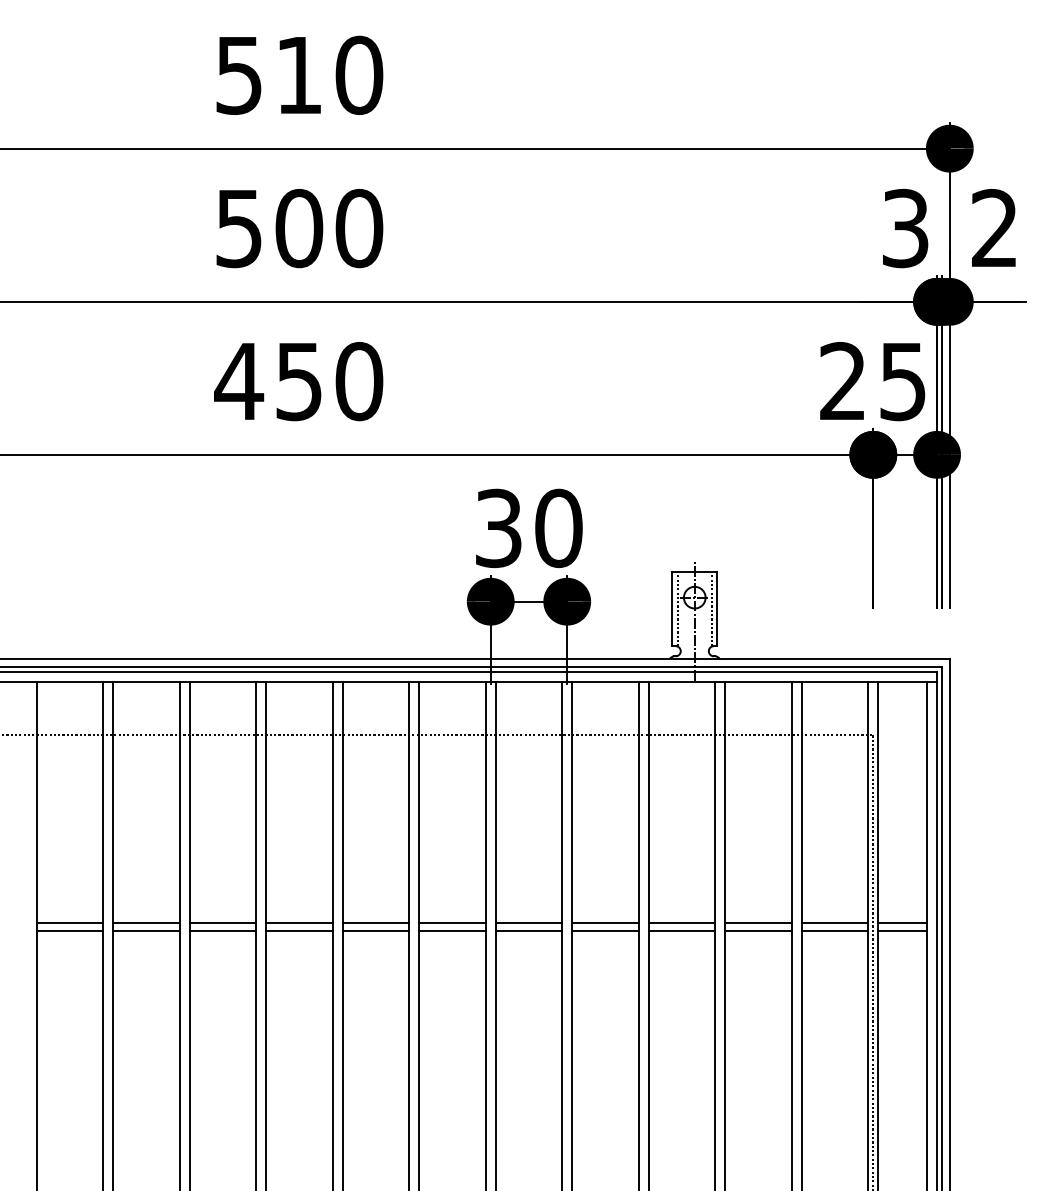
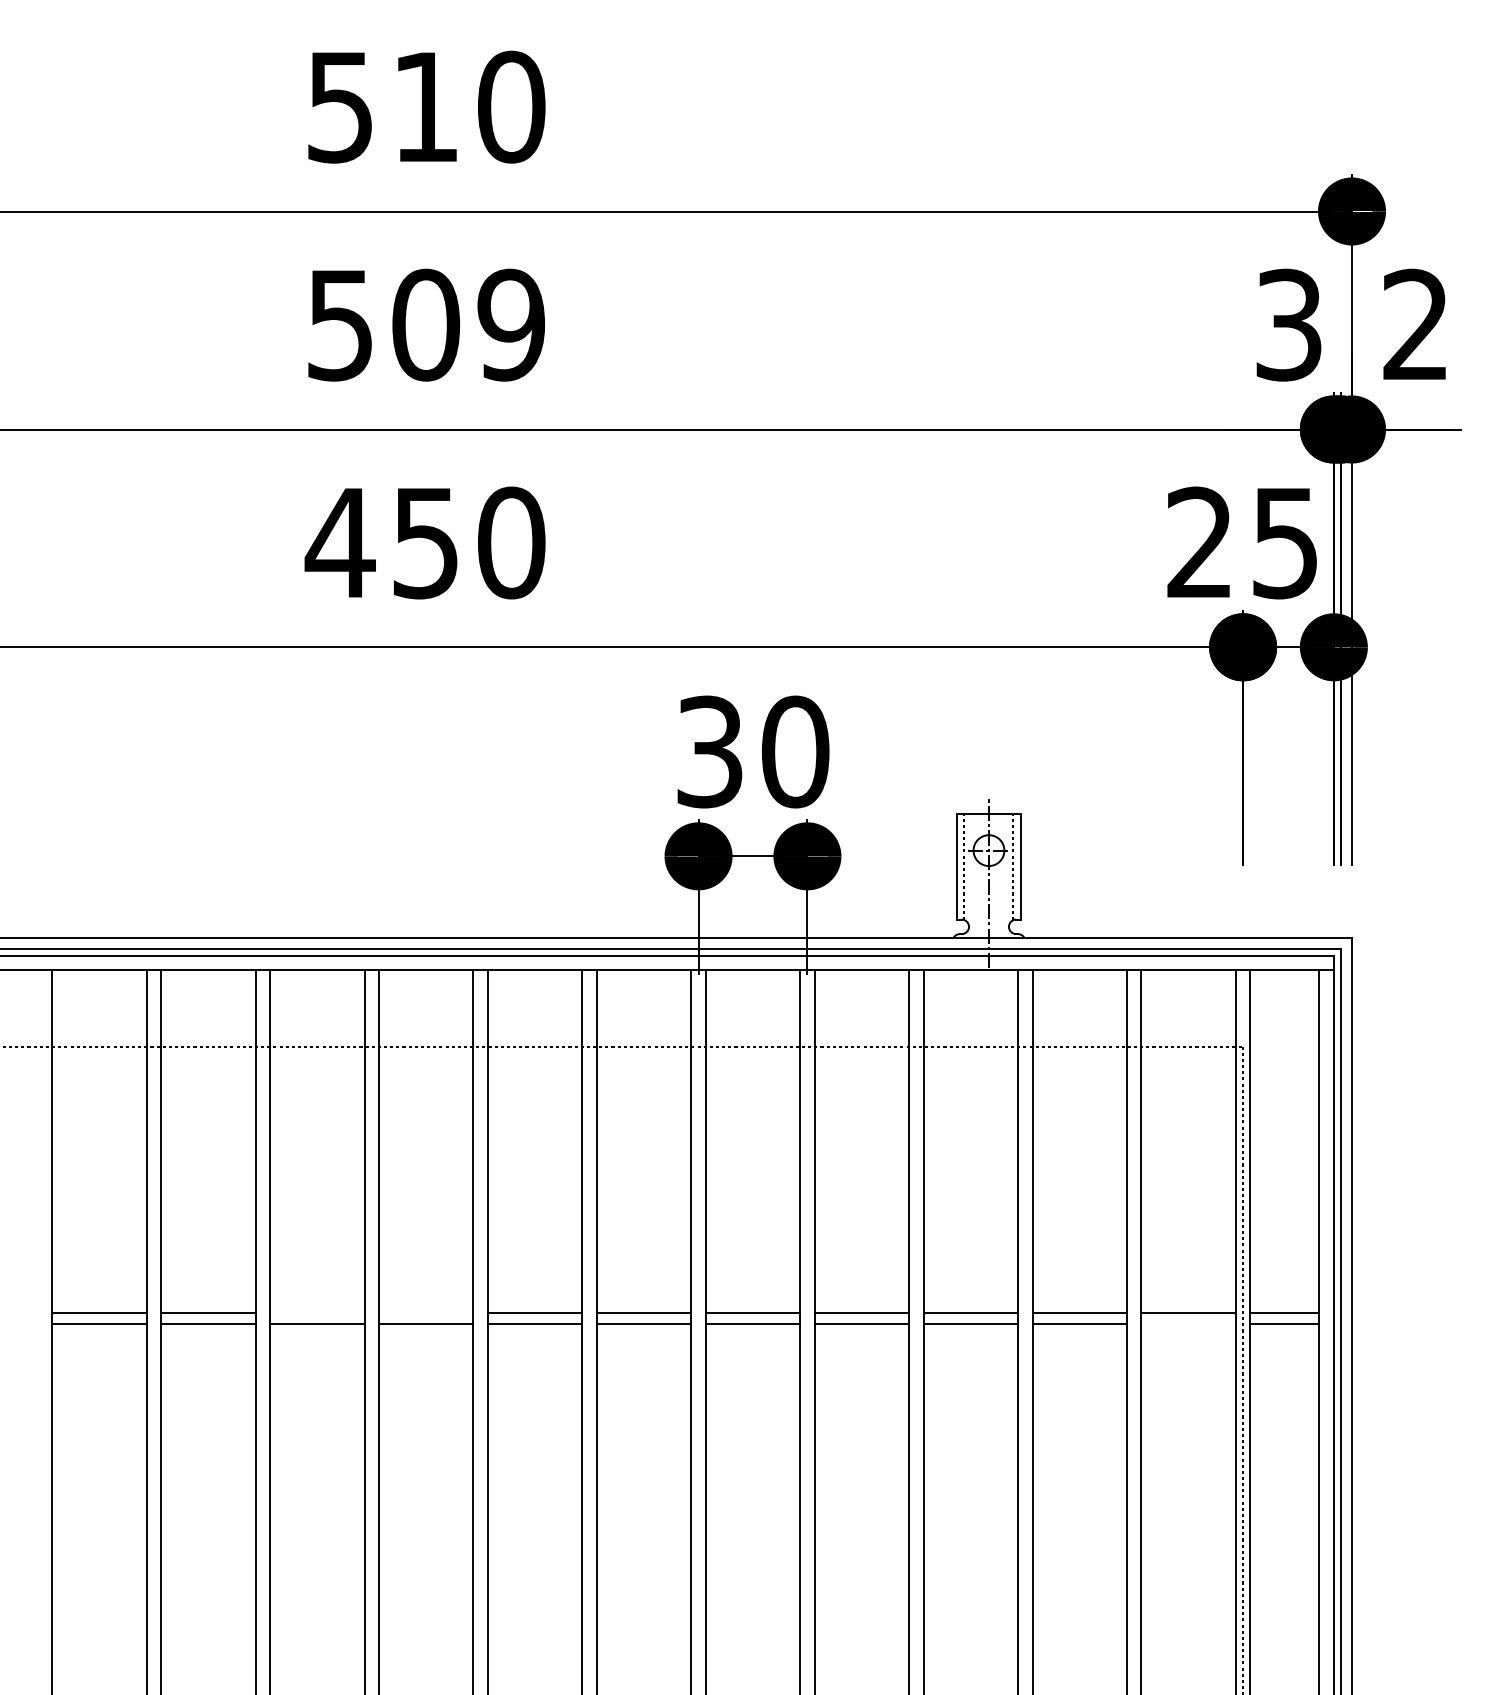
text: (359, 228) -> (511, 325), 500 -> 509
line: (222, 922) -> (316, 1312), removed
line: (299, 922) -> (426, 1312), removed
line: (834, 930) -> (1187, 1324), removed

